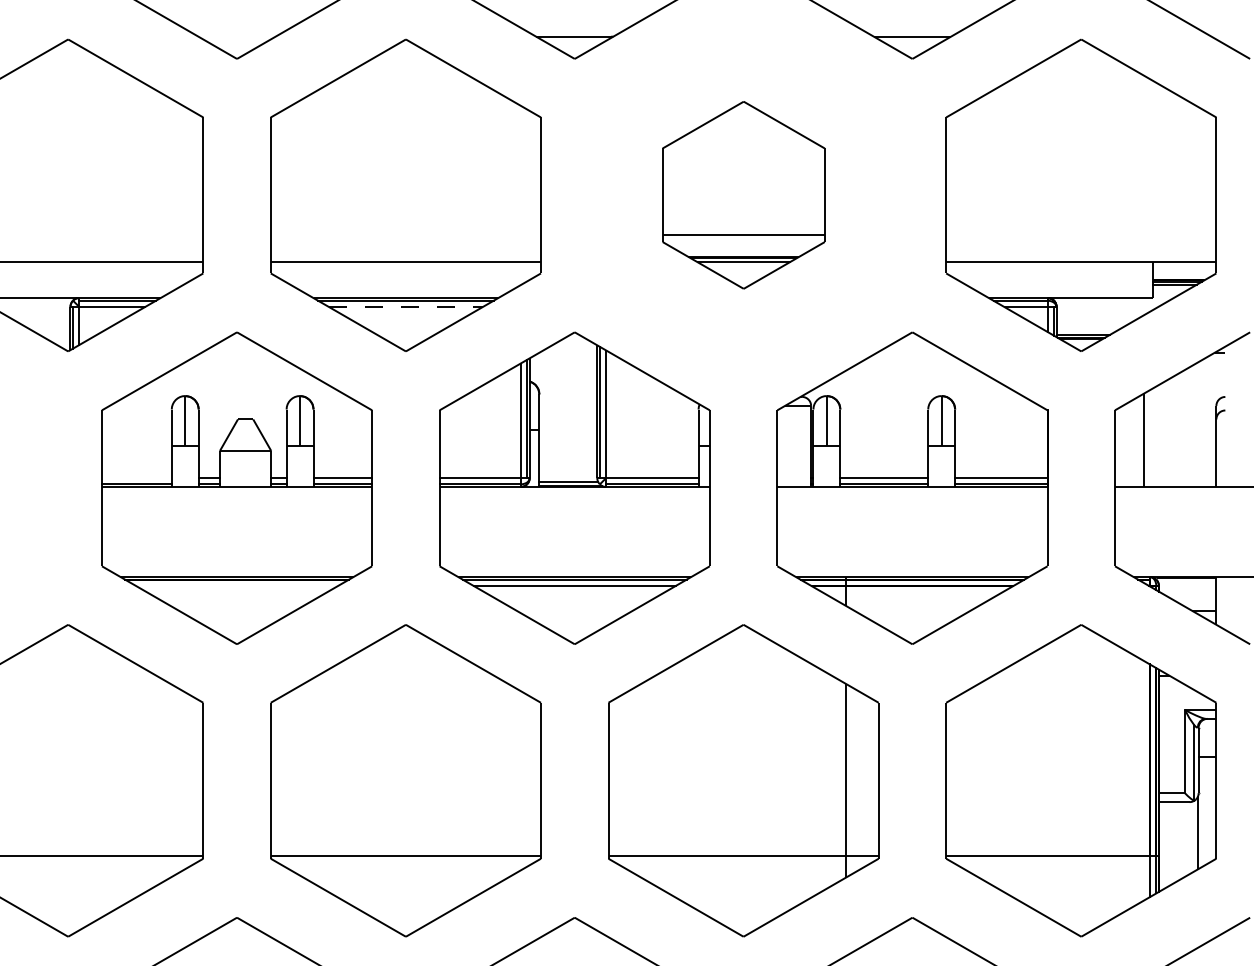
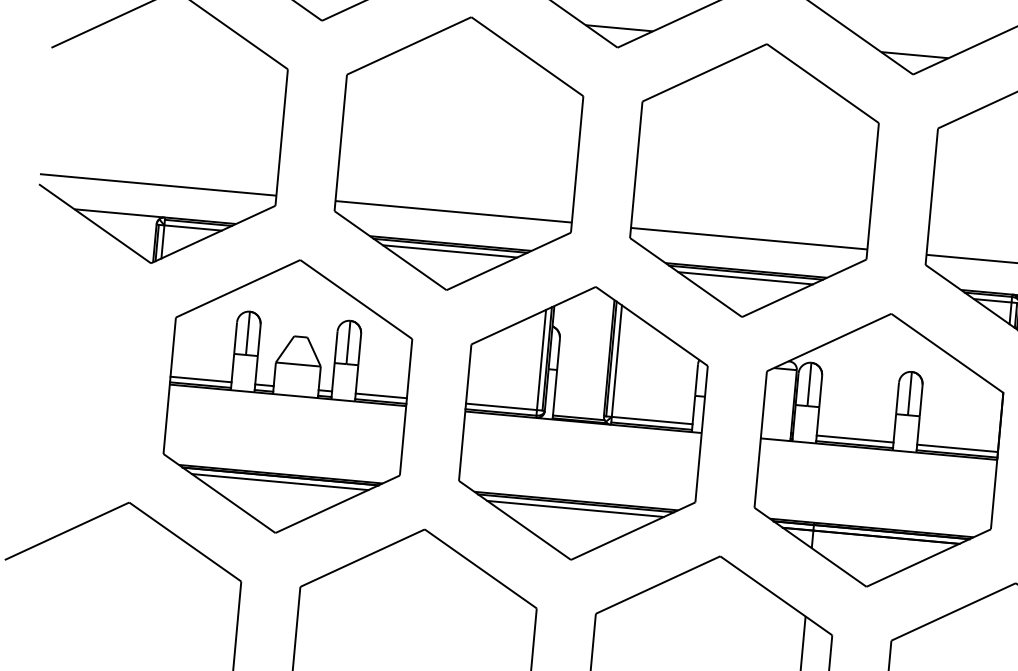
part: (743, 194) -> (754, 179), size x1.67
line: (405, 307) -> (449, 251), dashed -> solid
line: (136, 477) -> (200, 379), added
line: (236, 586) -> (279, 482), added

